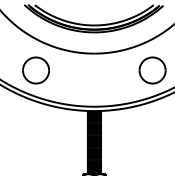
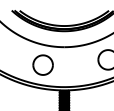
part: (35, 70) -> (42, 65), moved

